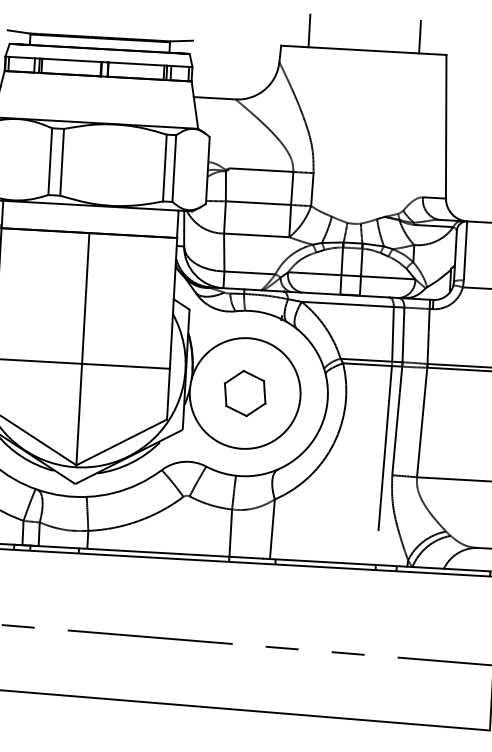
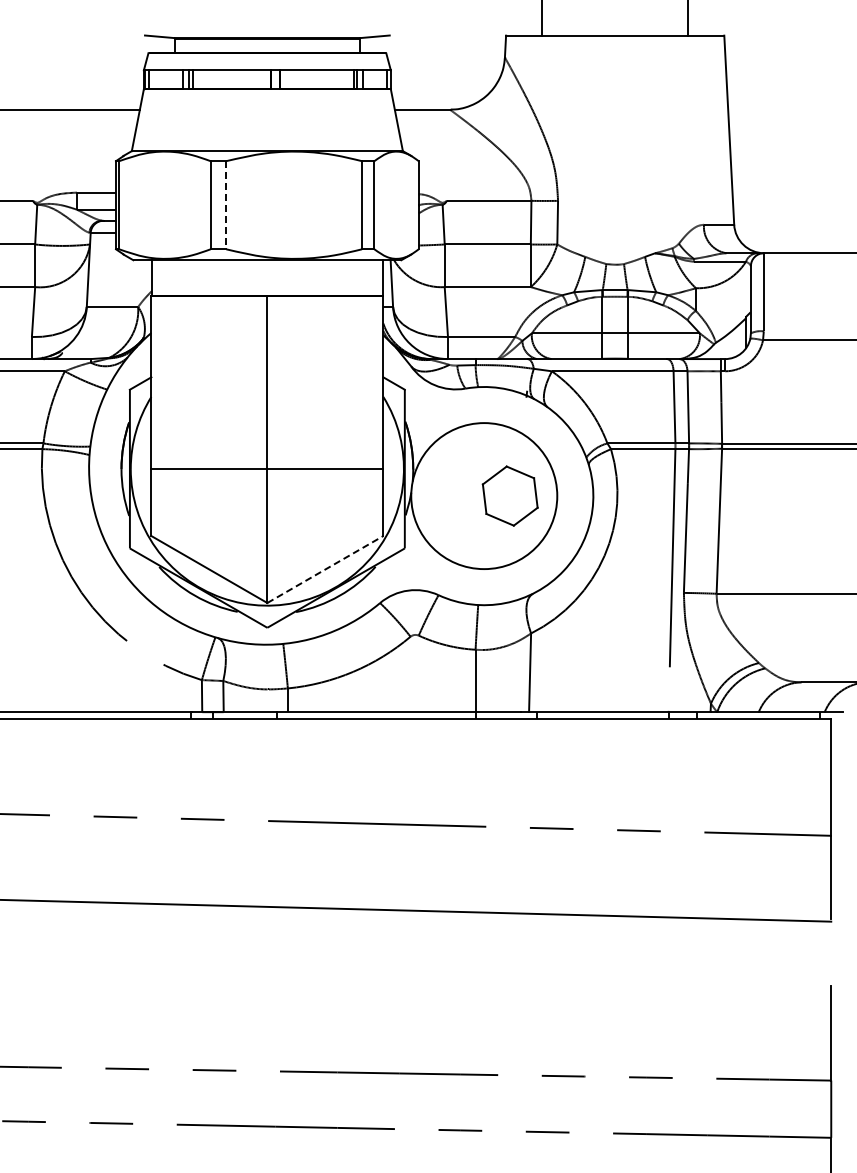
line: (62, 162) -> (226, 205), solid -> dashed
part: (244, 393) -> (509, 495), moved
line: (121, 442) -> (325, 569), solid -> dashed

